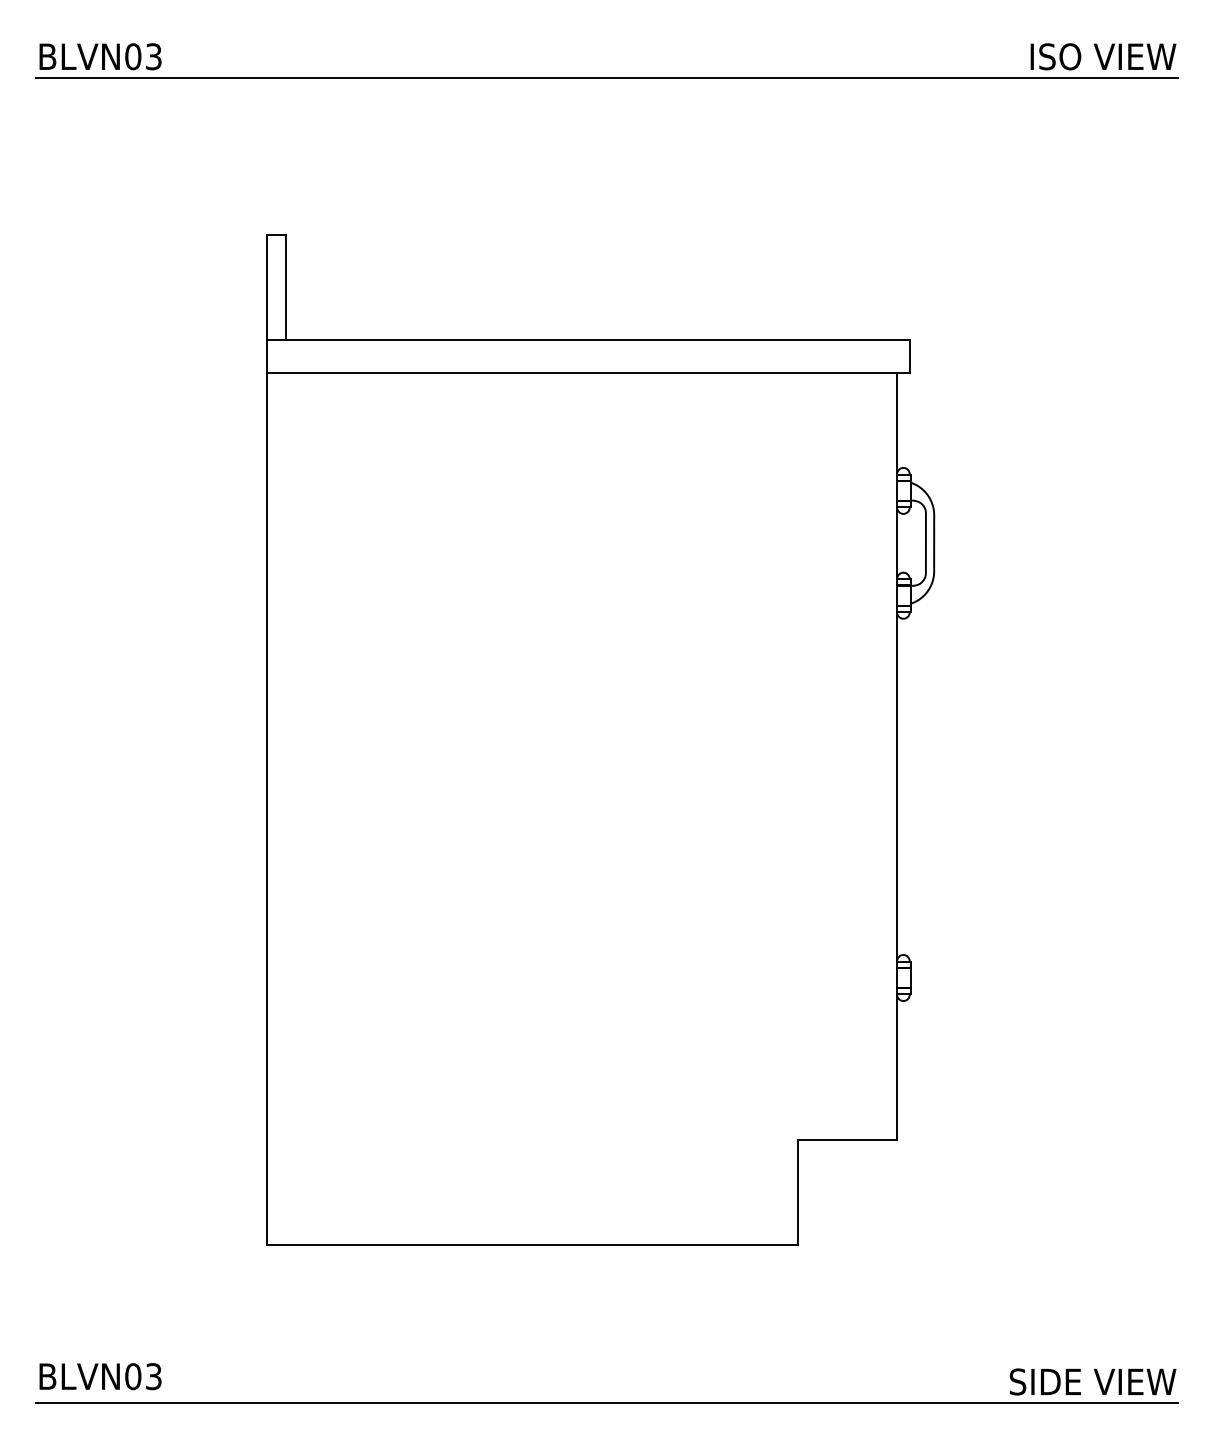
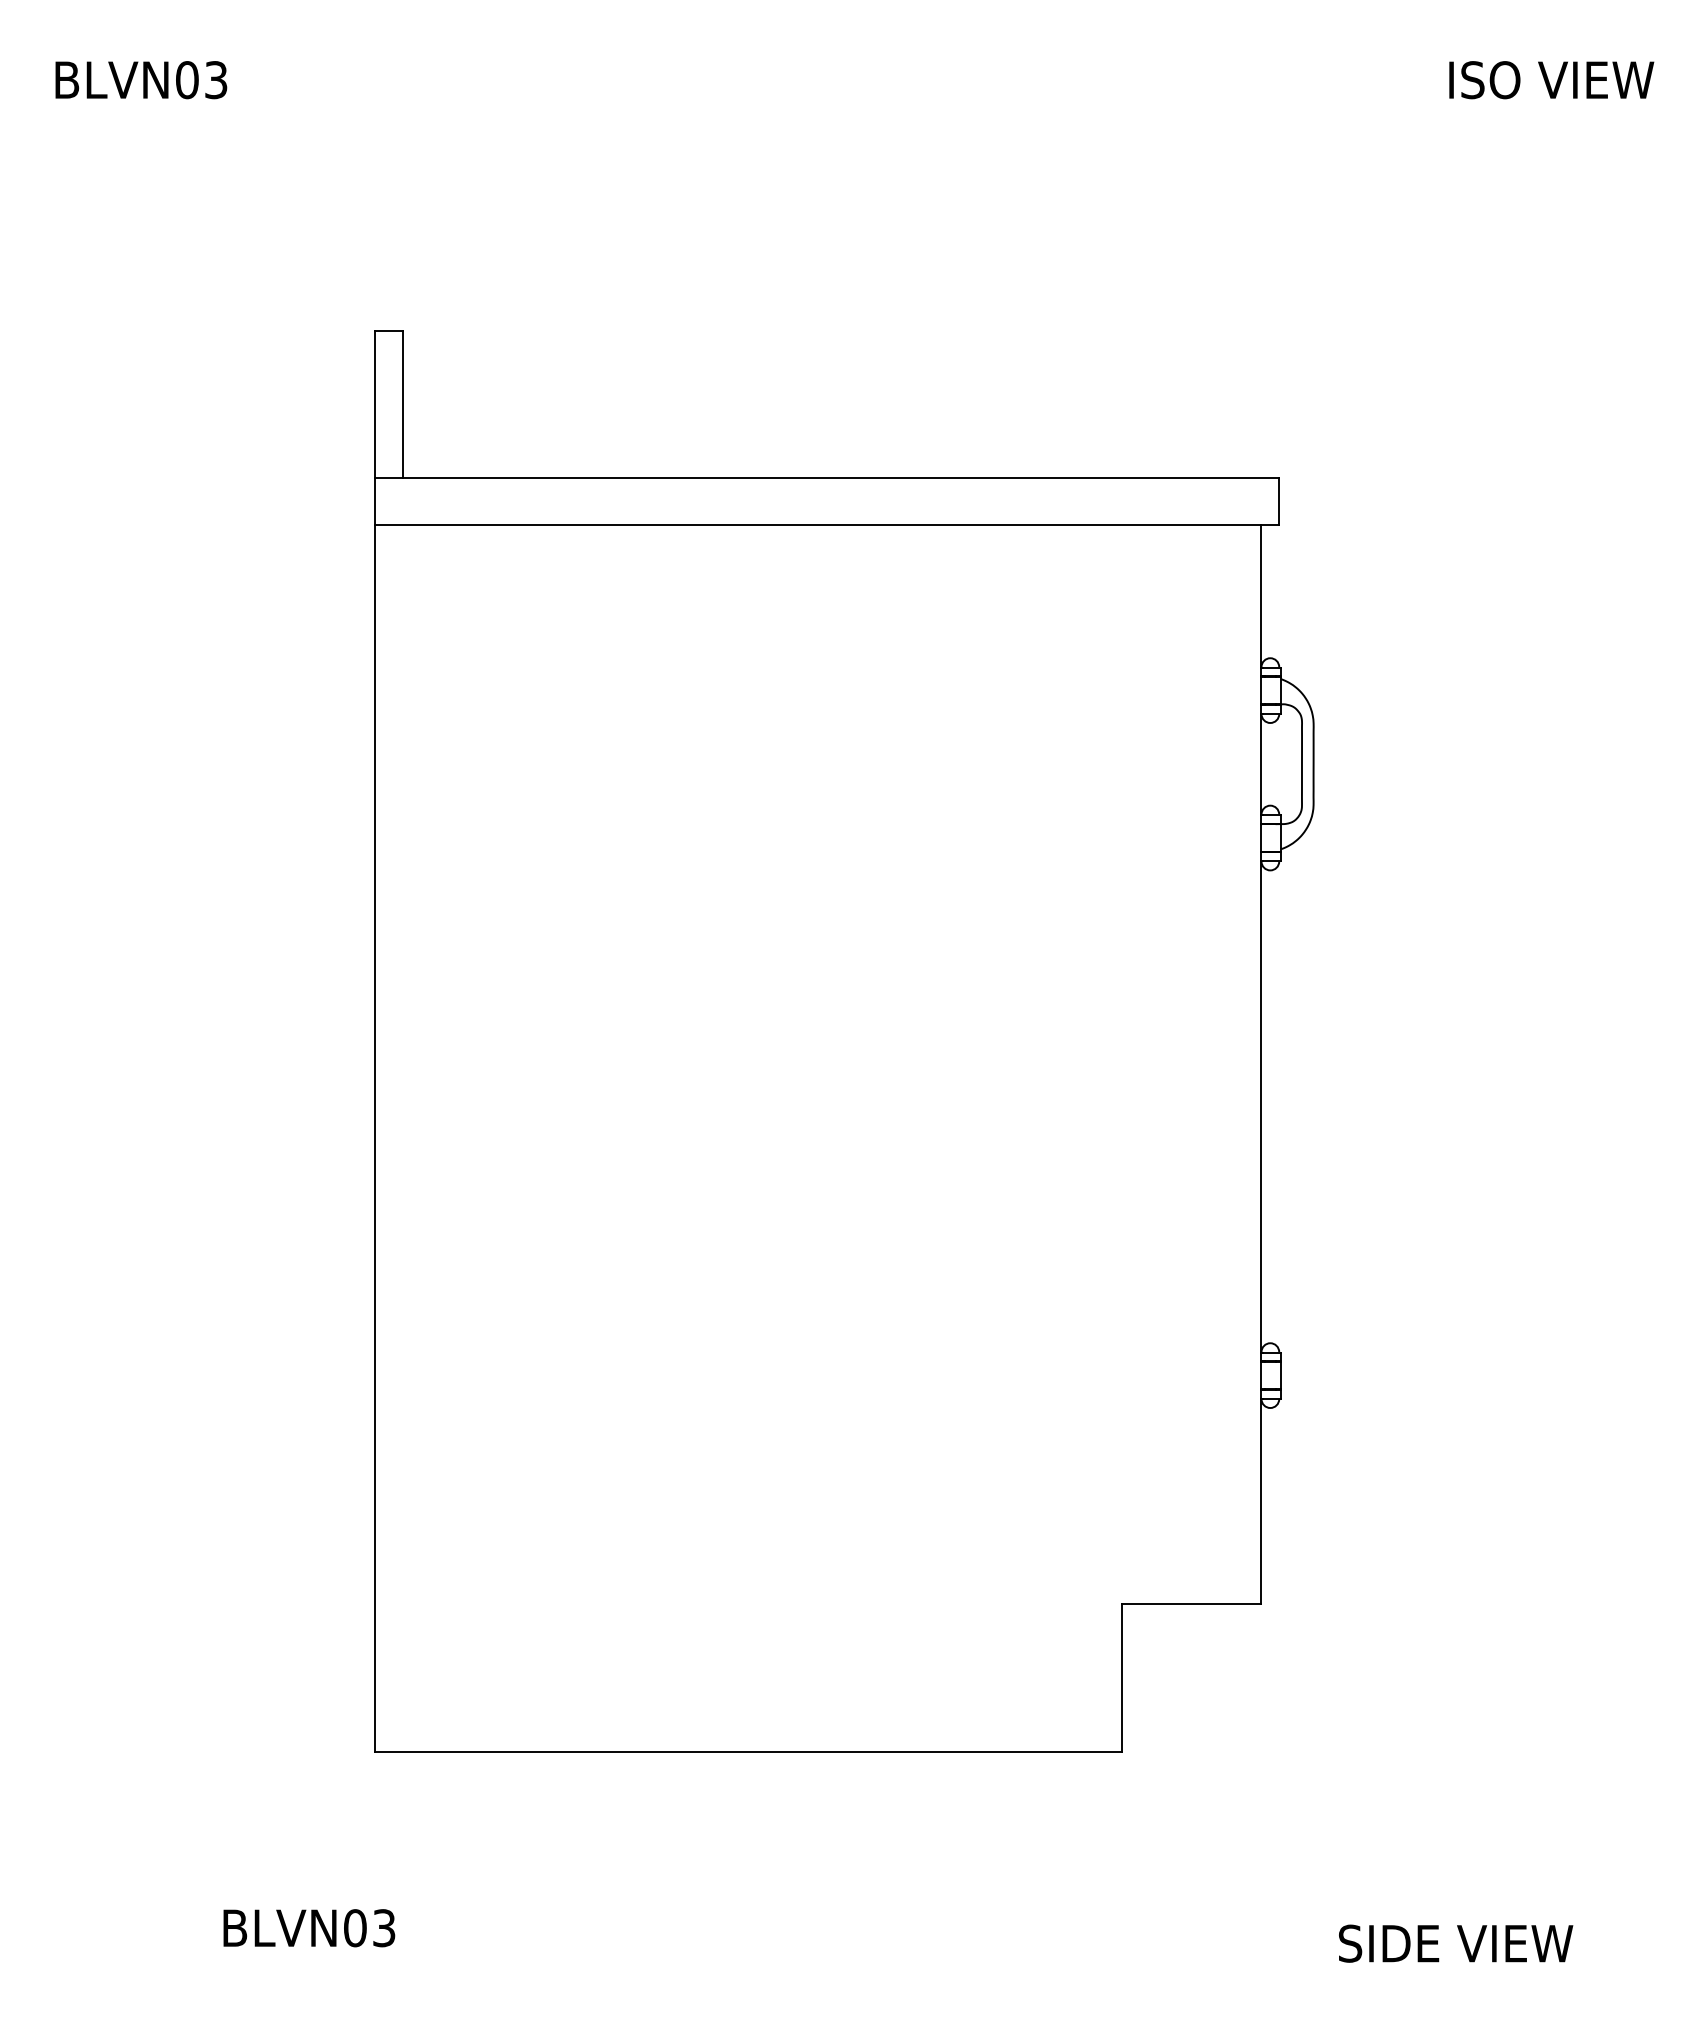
line: (607, 77) -> (853, 109), removed
text: (100, 1376) -> (309, 1928), moved
text: (1093, 1381) -> (1456, 1943), moved
line: (607, 1402) -> (853, 1972), removed

